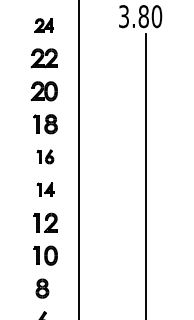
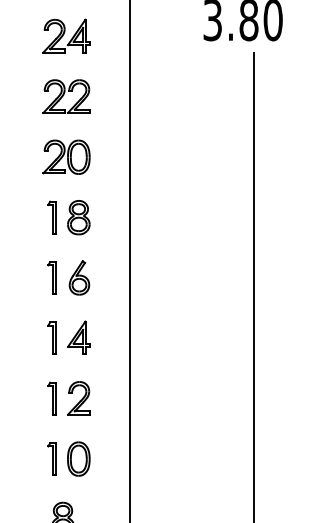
part: (43, 25) -> (64, 36), size x1.43
part: (45, 156) -> (68, 276), size x1.43
part: (45, 189) -> (68, 337), size x1.43

